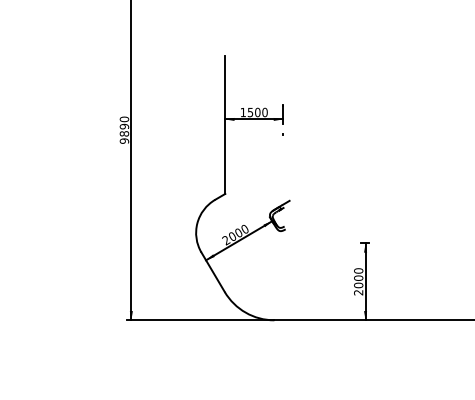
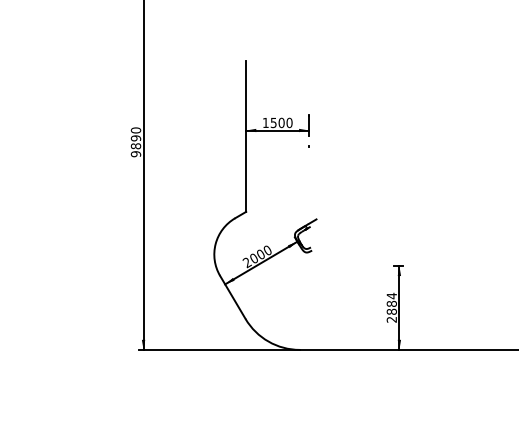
text: (358, 278) -> (391, 304), 2000 -> 2884

